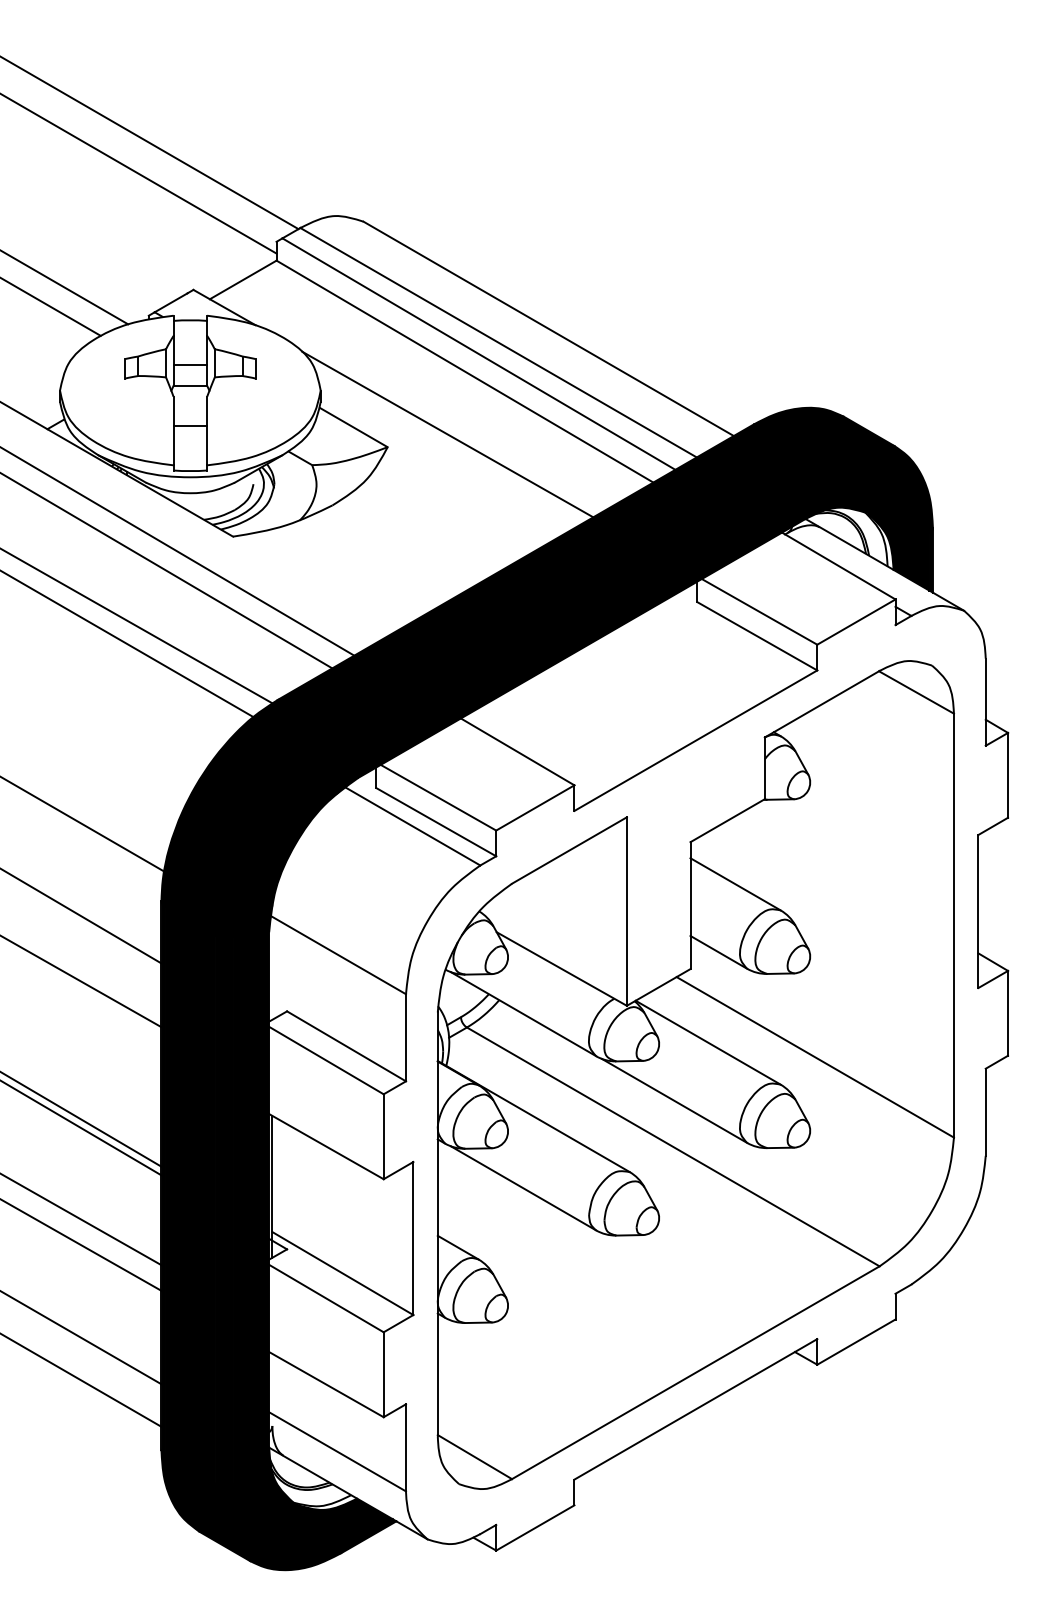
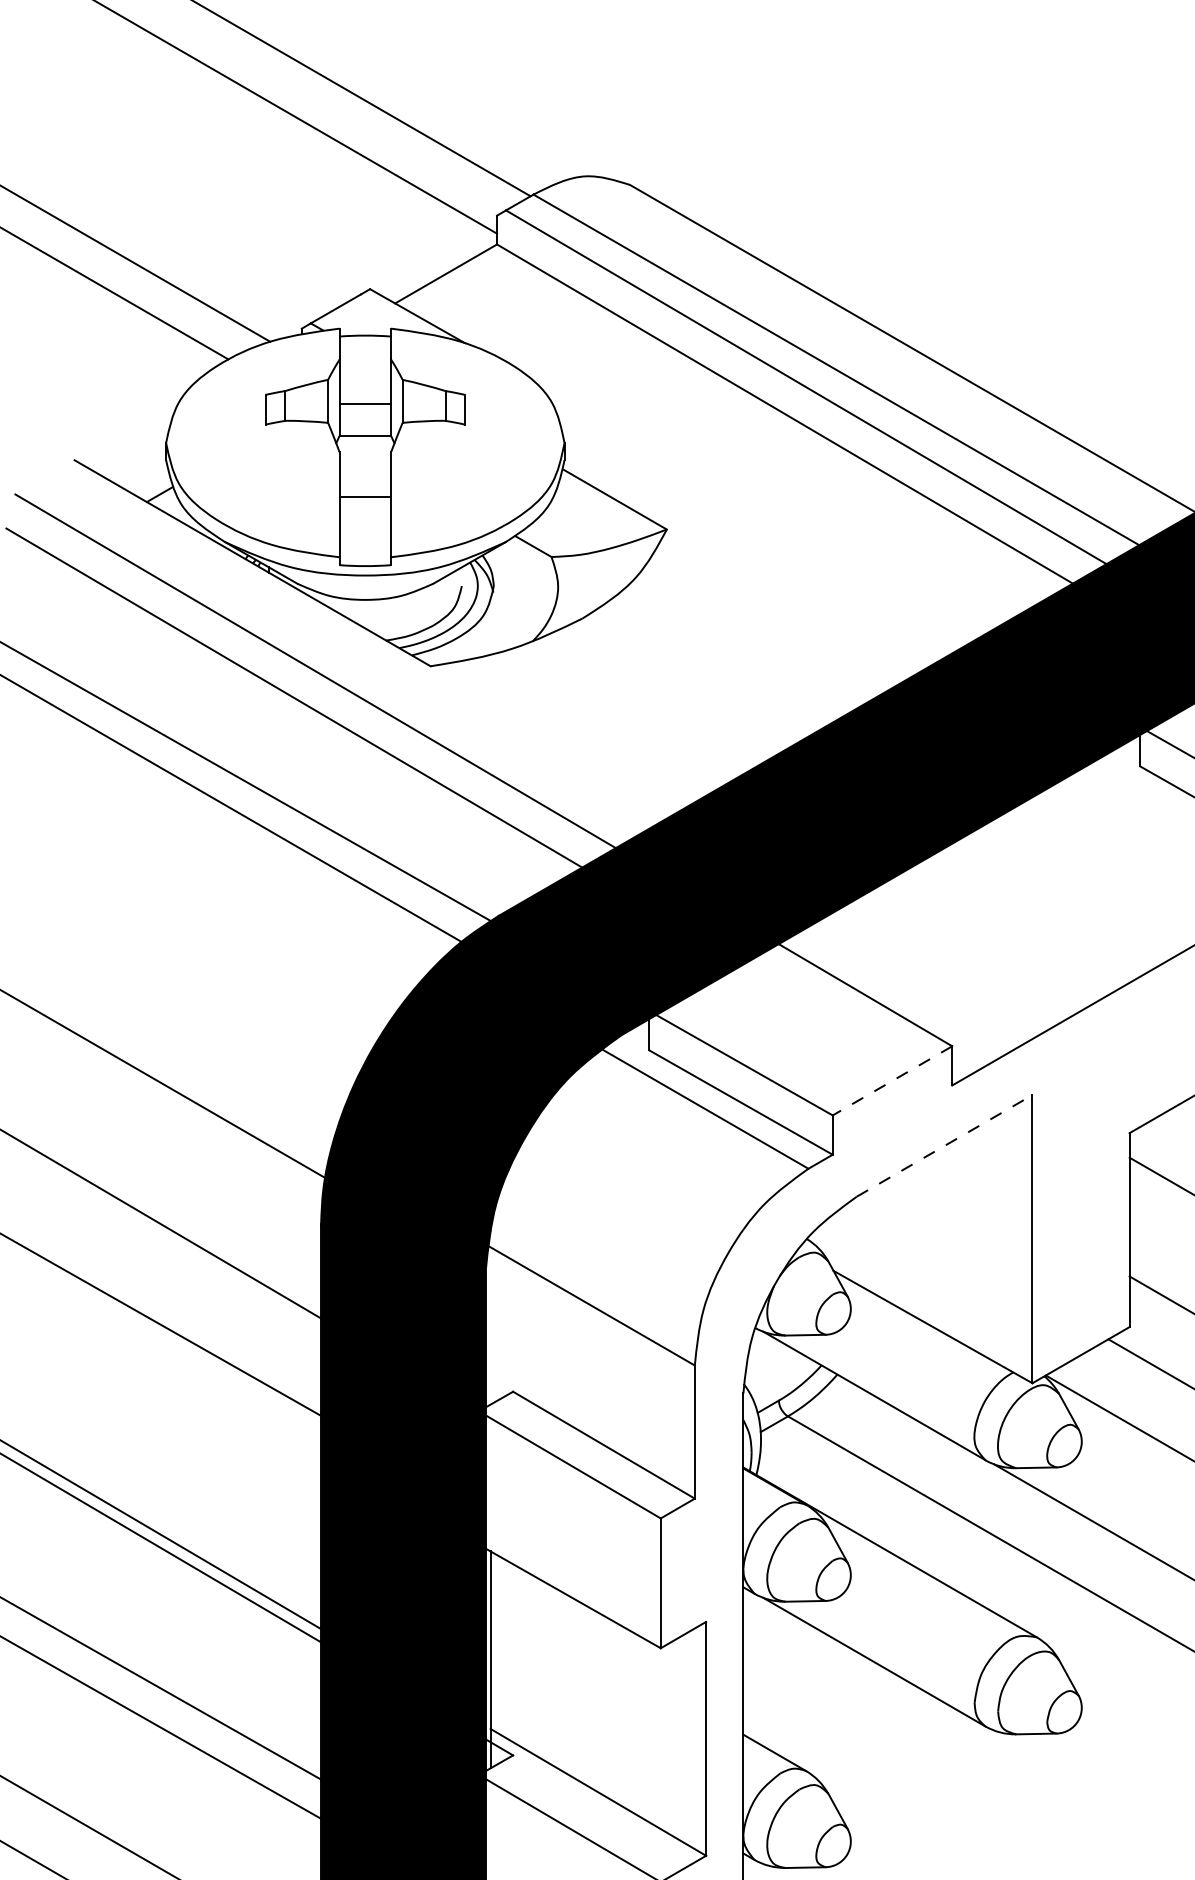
line: (447, 434) -> (758, 510), removed
line: (534, 808) -> (891, 1081), solid -> dashed
line: (569, 850) -> (944, 1145), solid -> dashed

